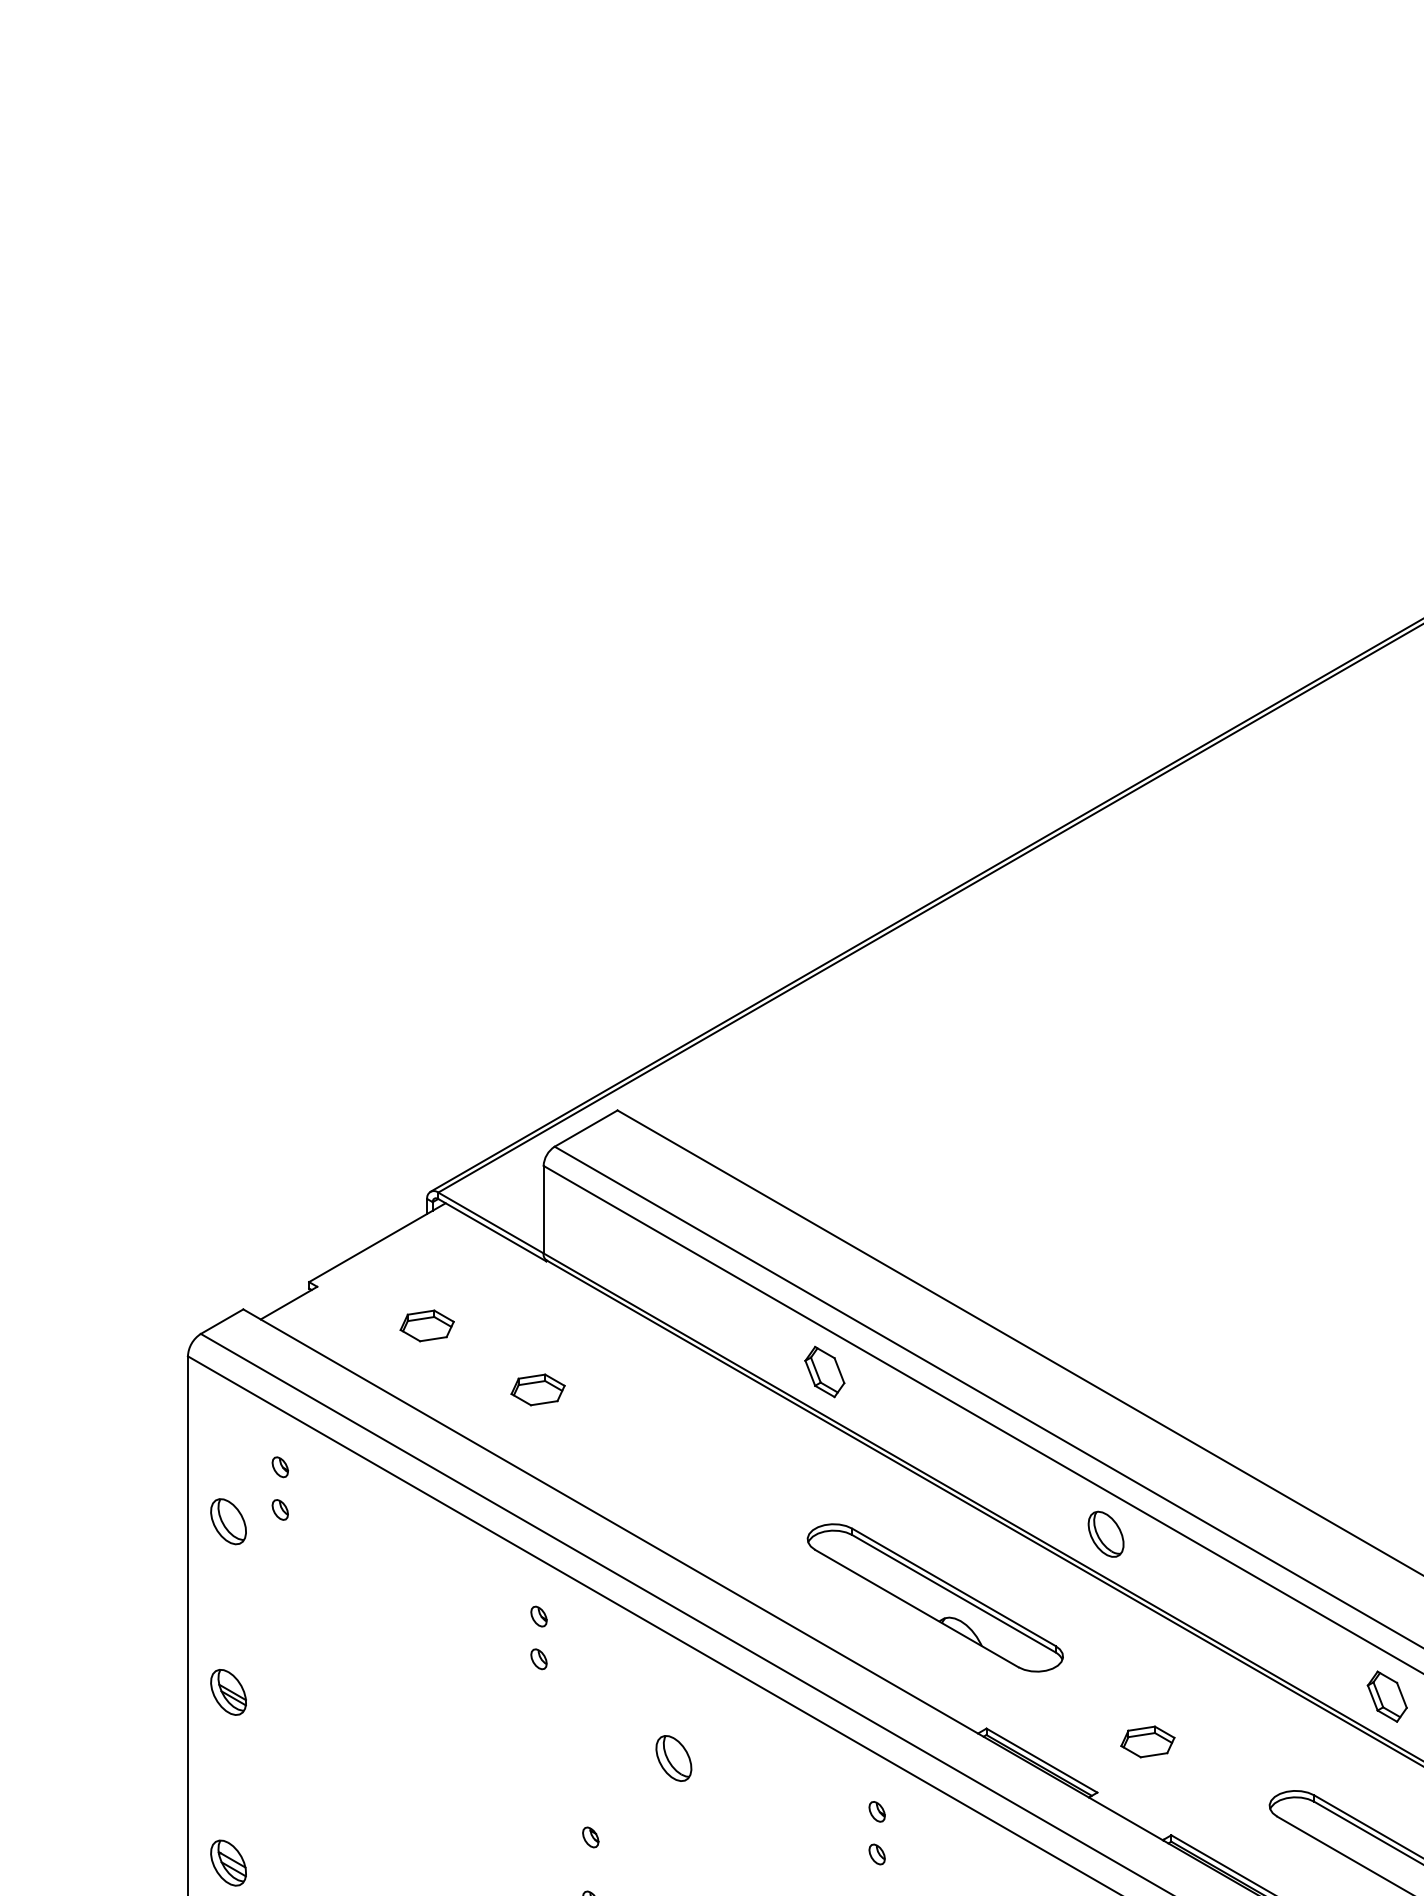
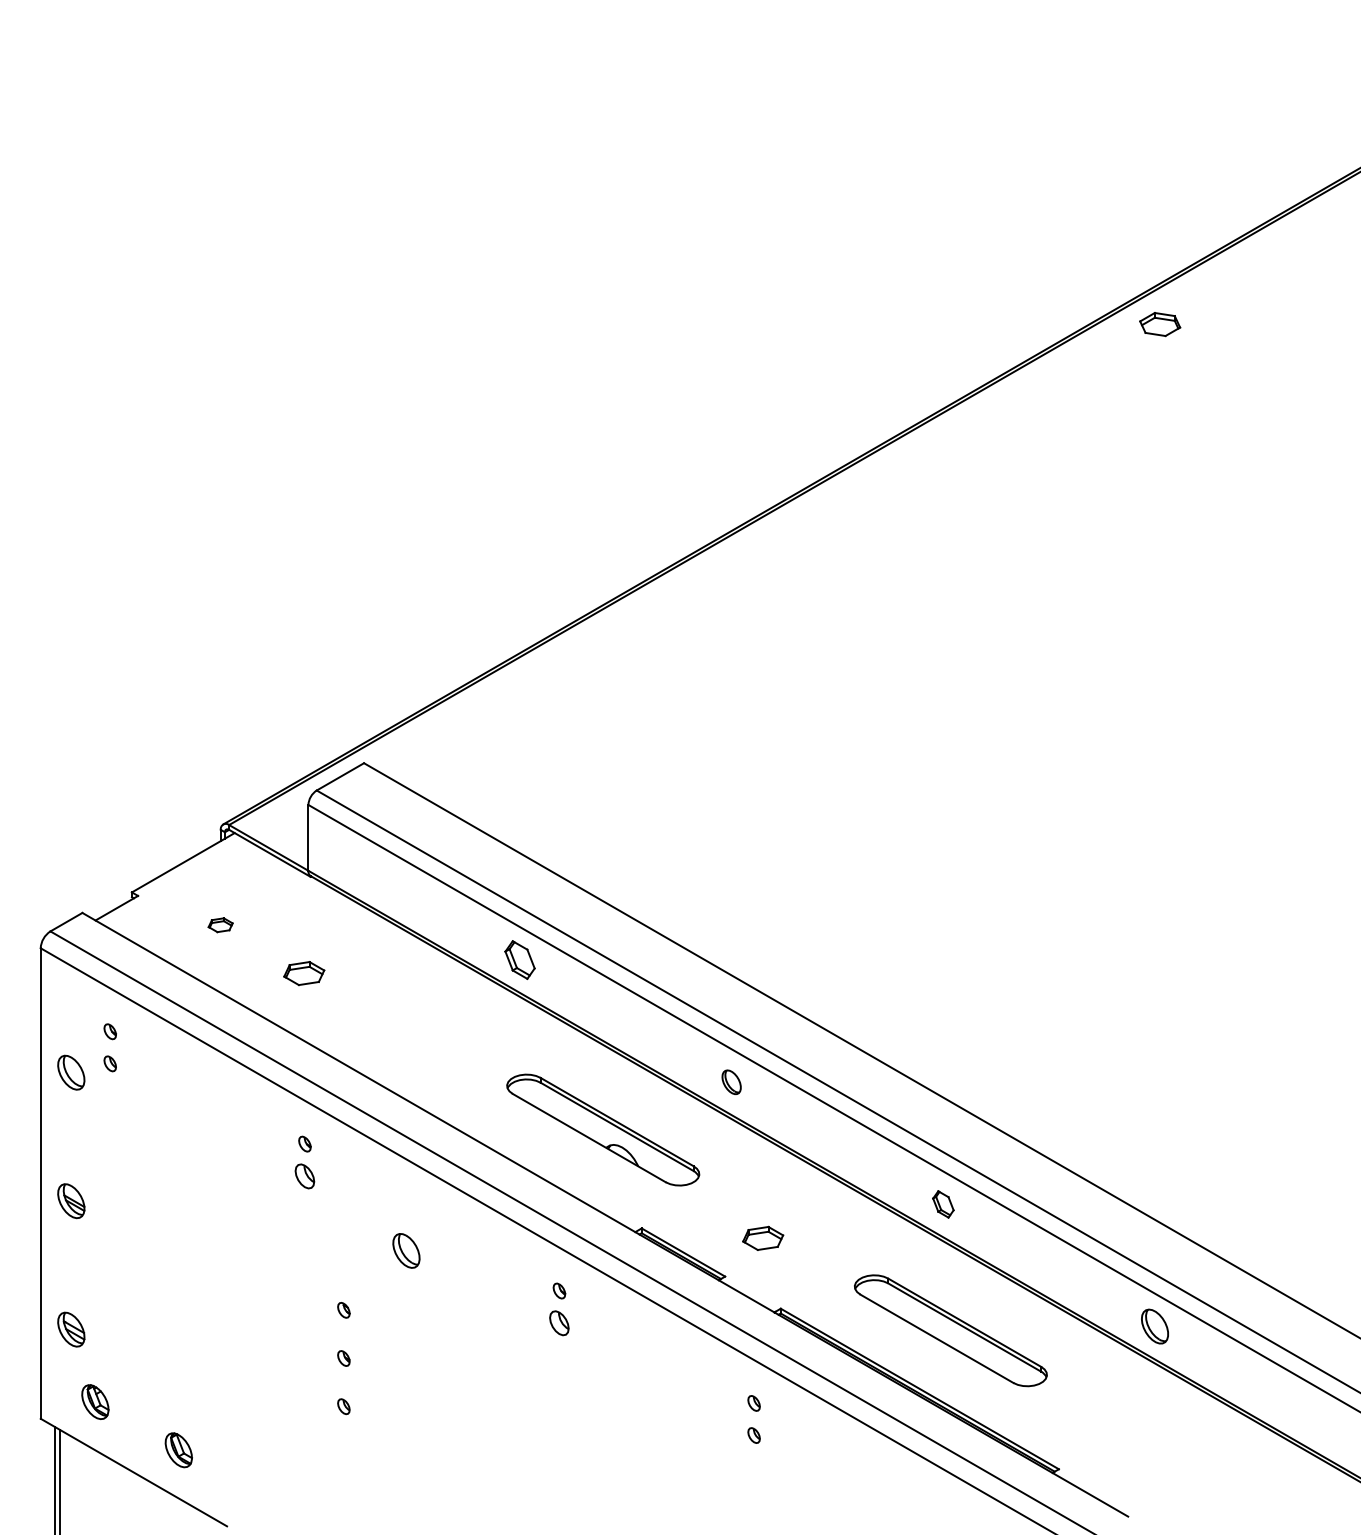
part: (426, 1324) -> (220, 924), size x0.6
part: (1105, 1534) -> (731, 1082), size x0.7
part: (538, 1658) -> (304, 1175), size x1.6
part: (1387, 1696) -> (943, 1204), size x0.7
part: (877, 1853) -> (559, 1322), size x1.6

